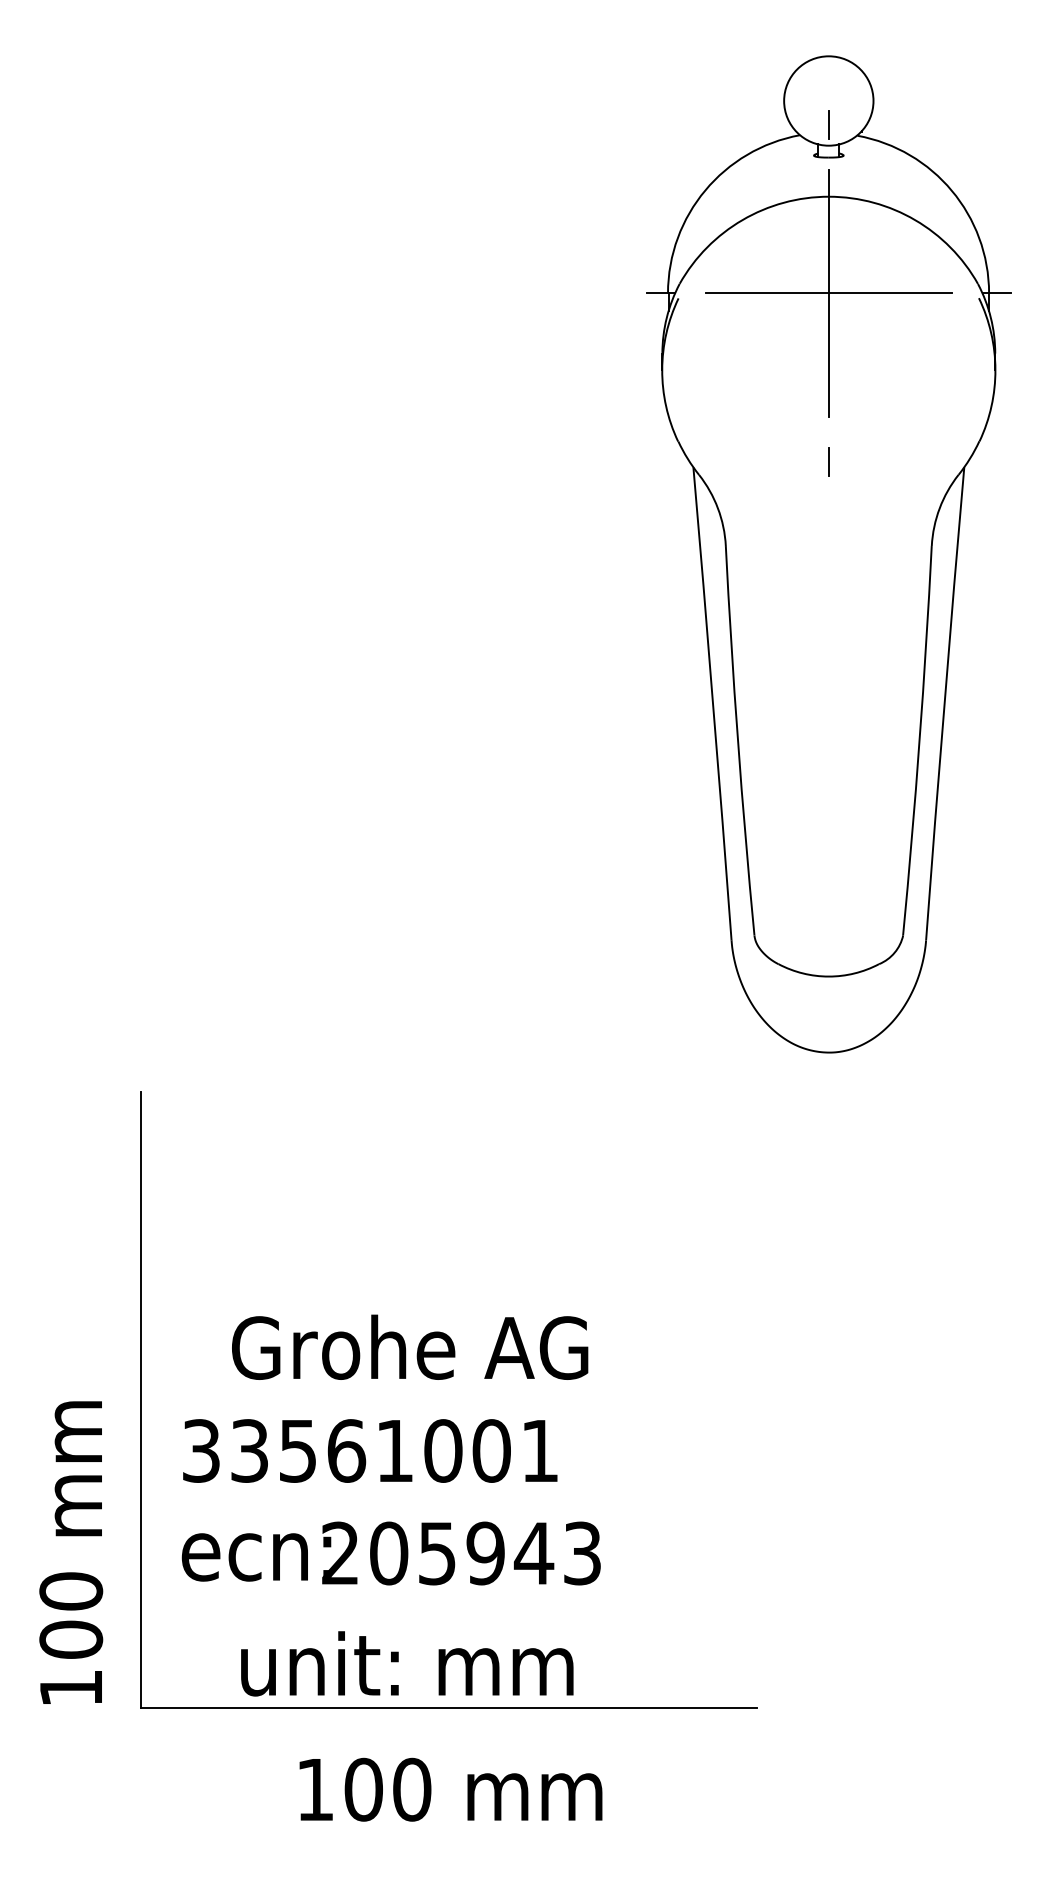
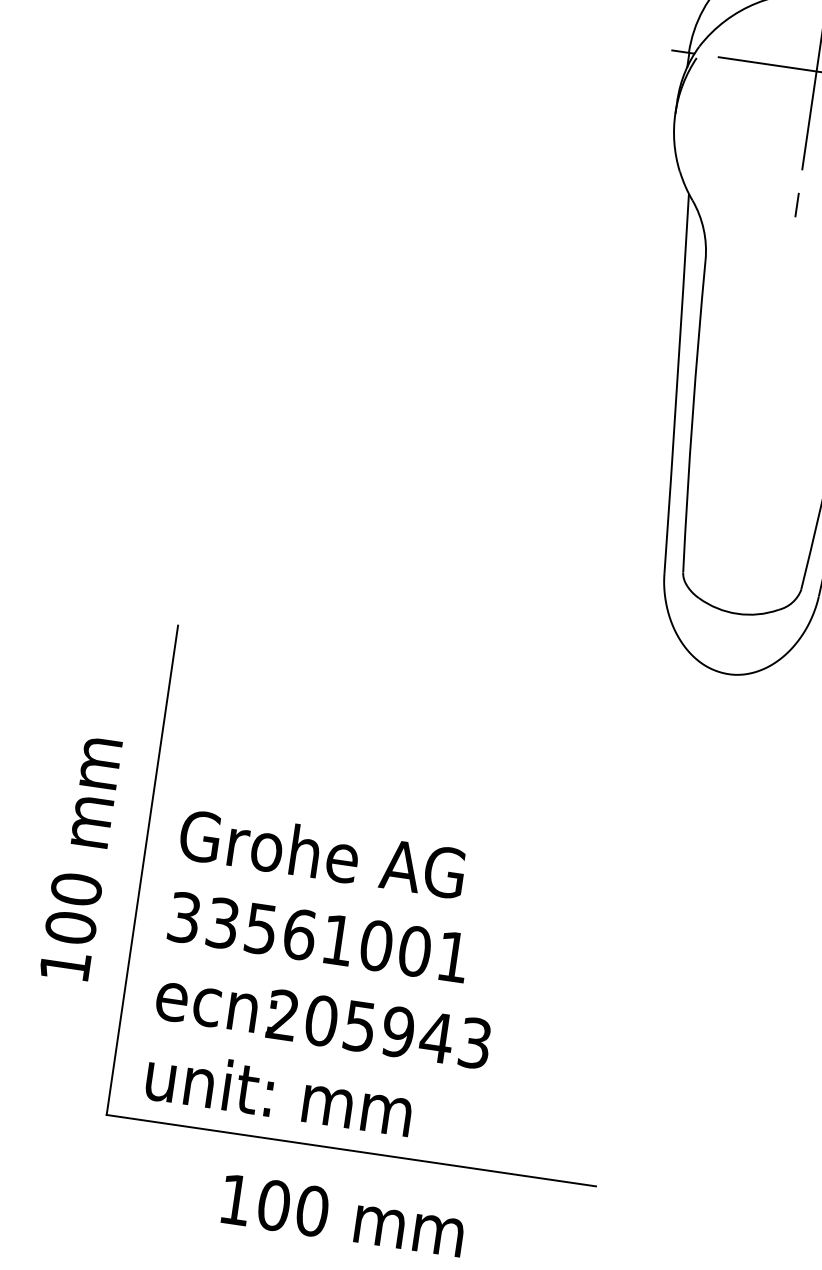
text: (410, 1346) -> (322, 853), moved
text: (71, 1552) -> (81, 858), moved
text: (407, 1663) -> (279, 1092), moved

